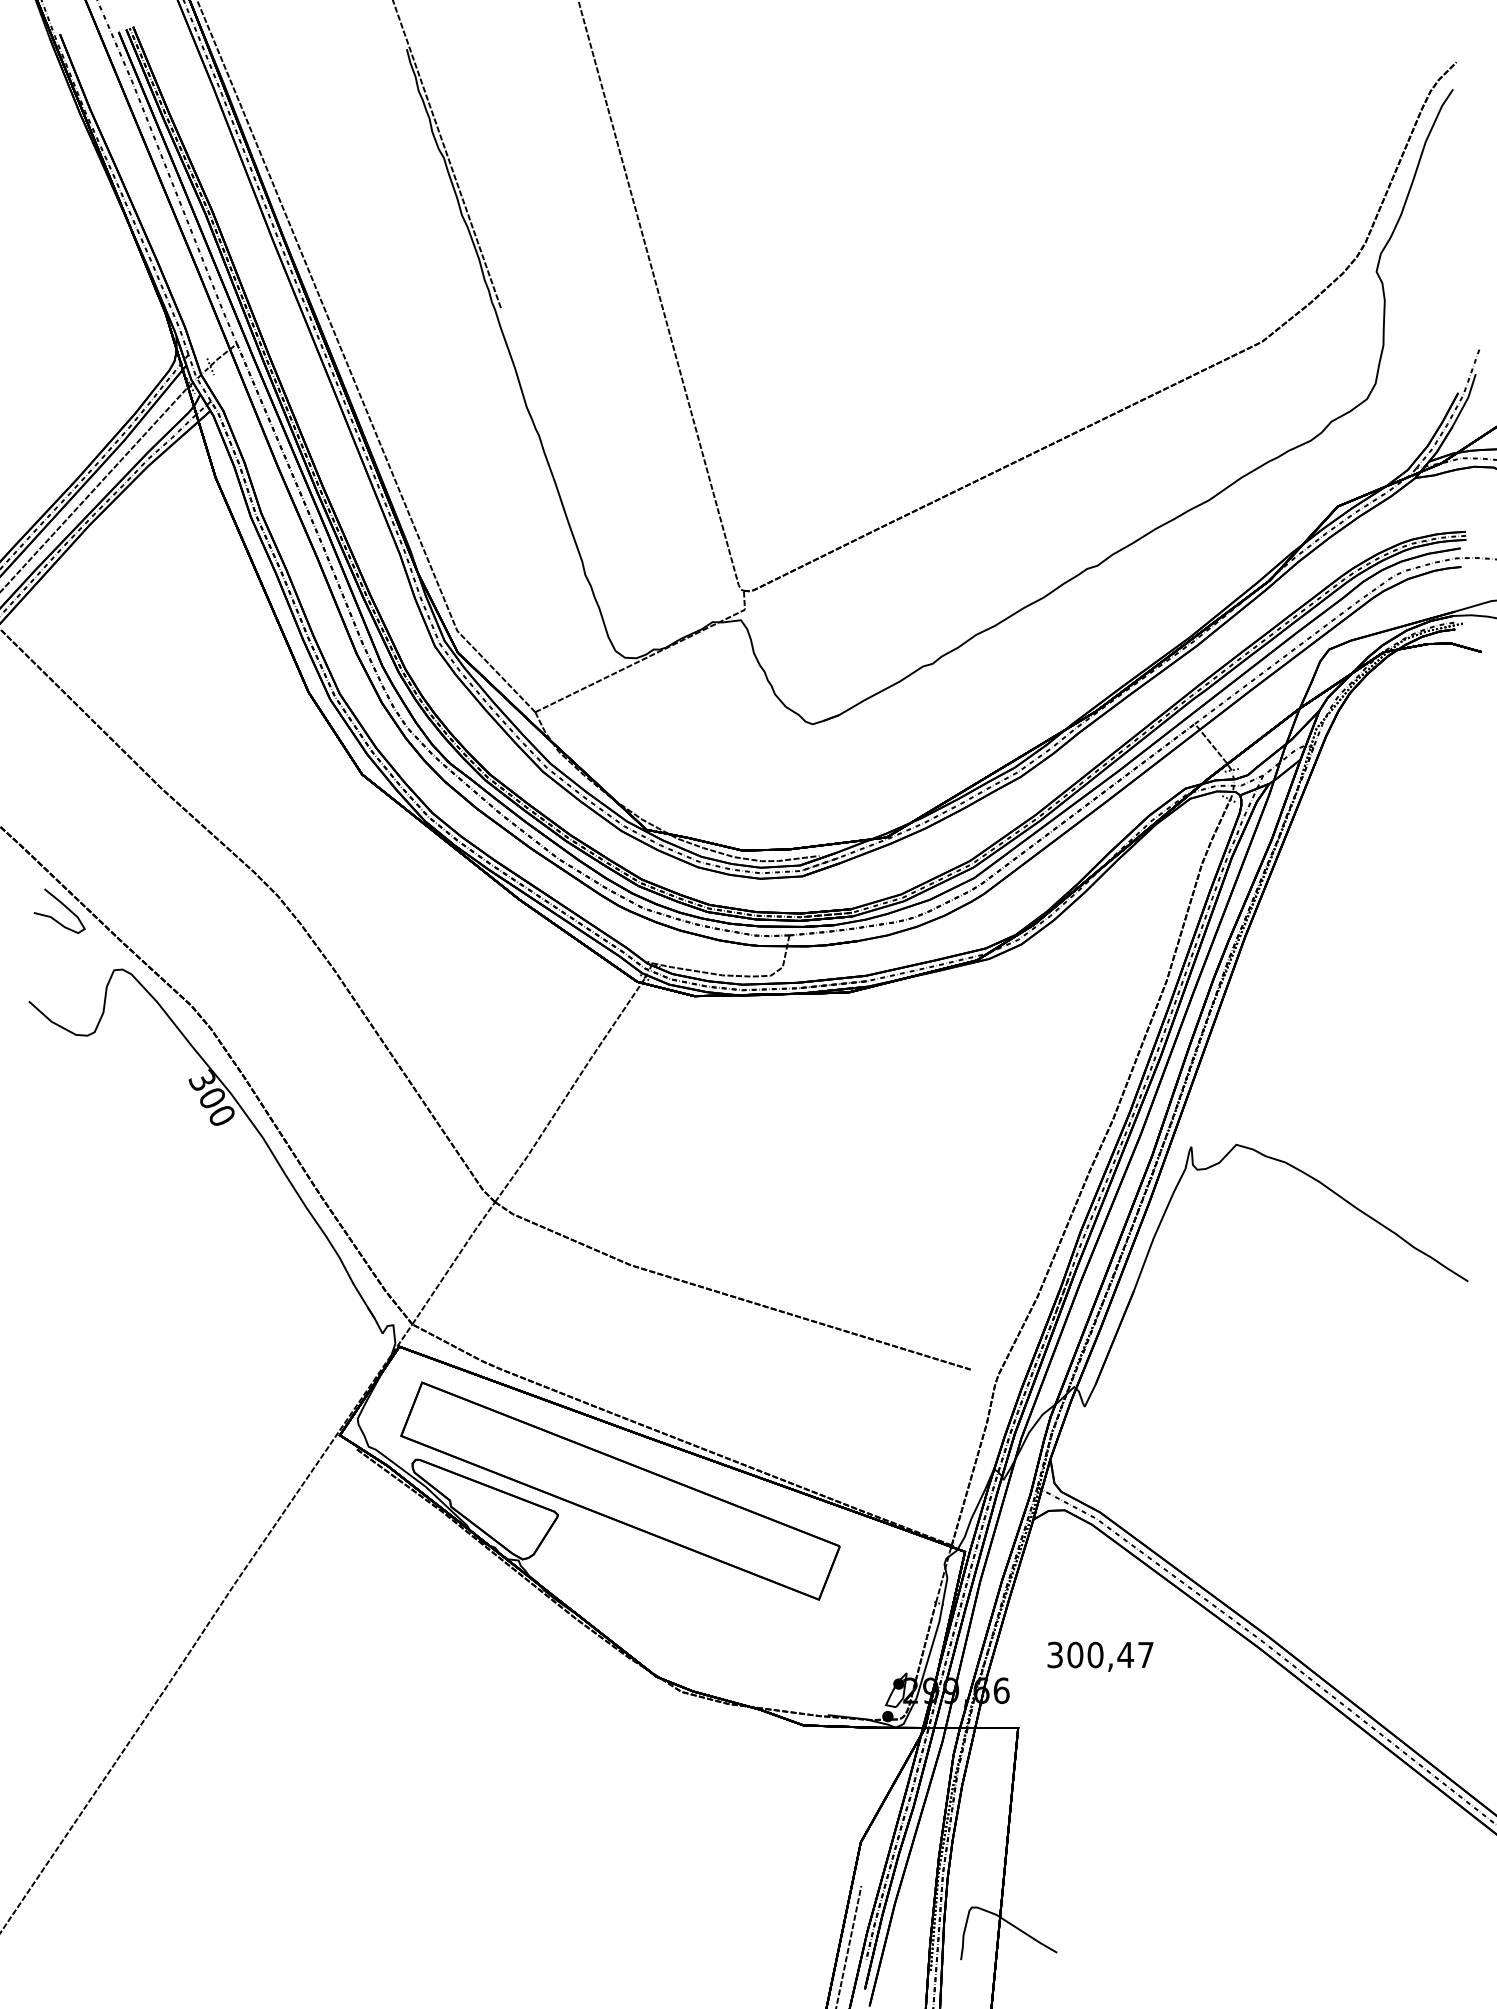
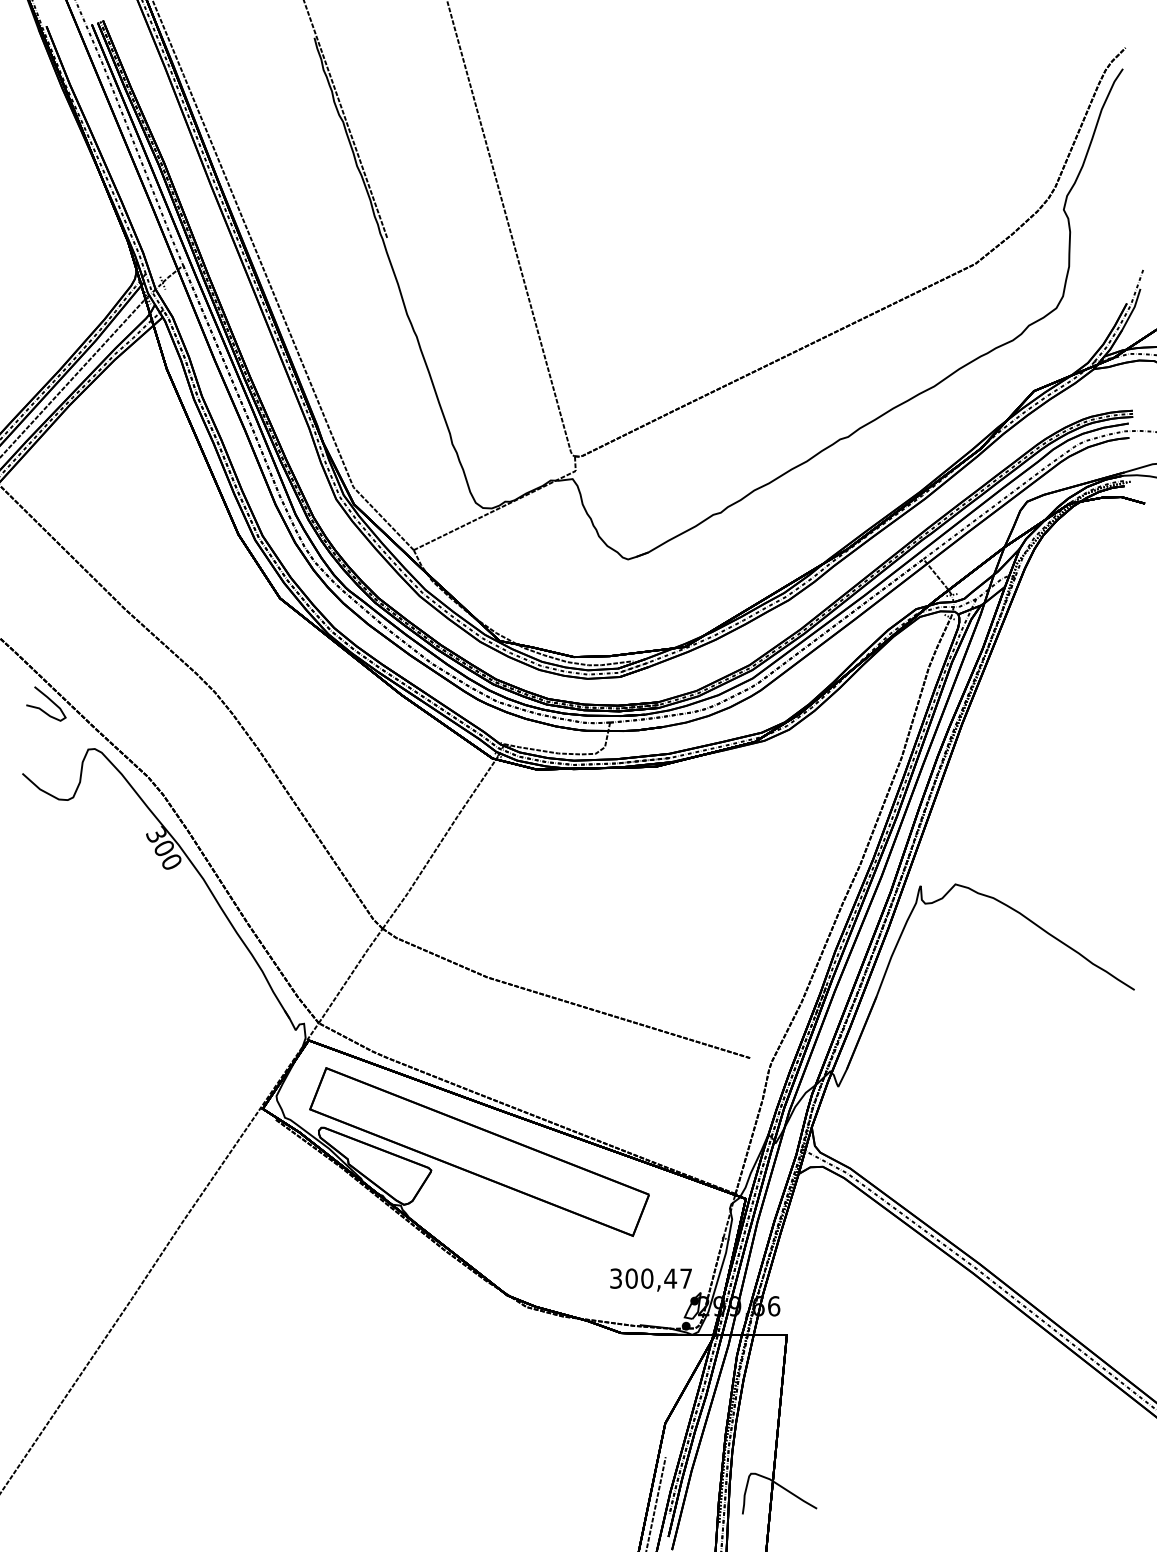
text: (1100, 1656) -> (651, 1279), moved

